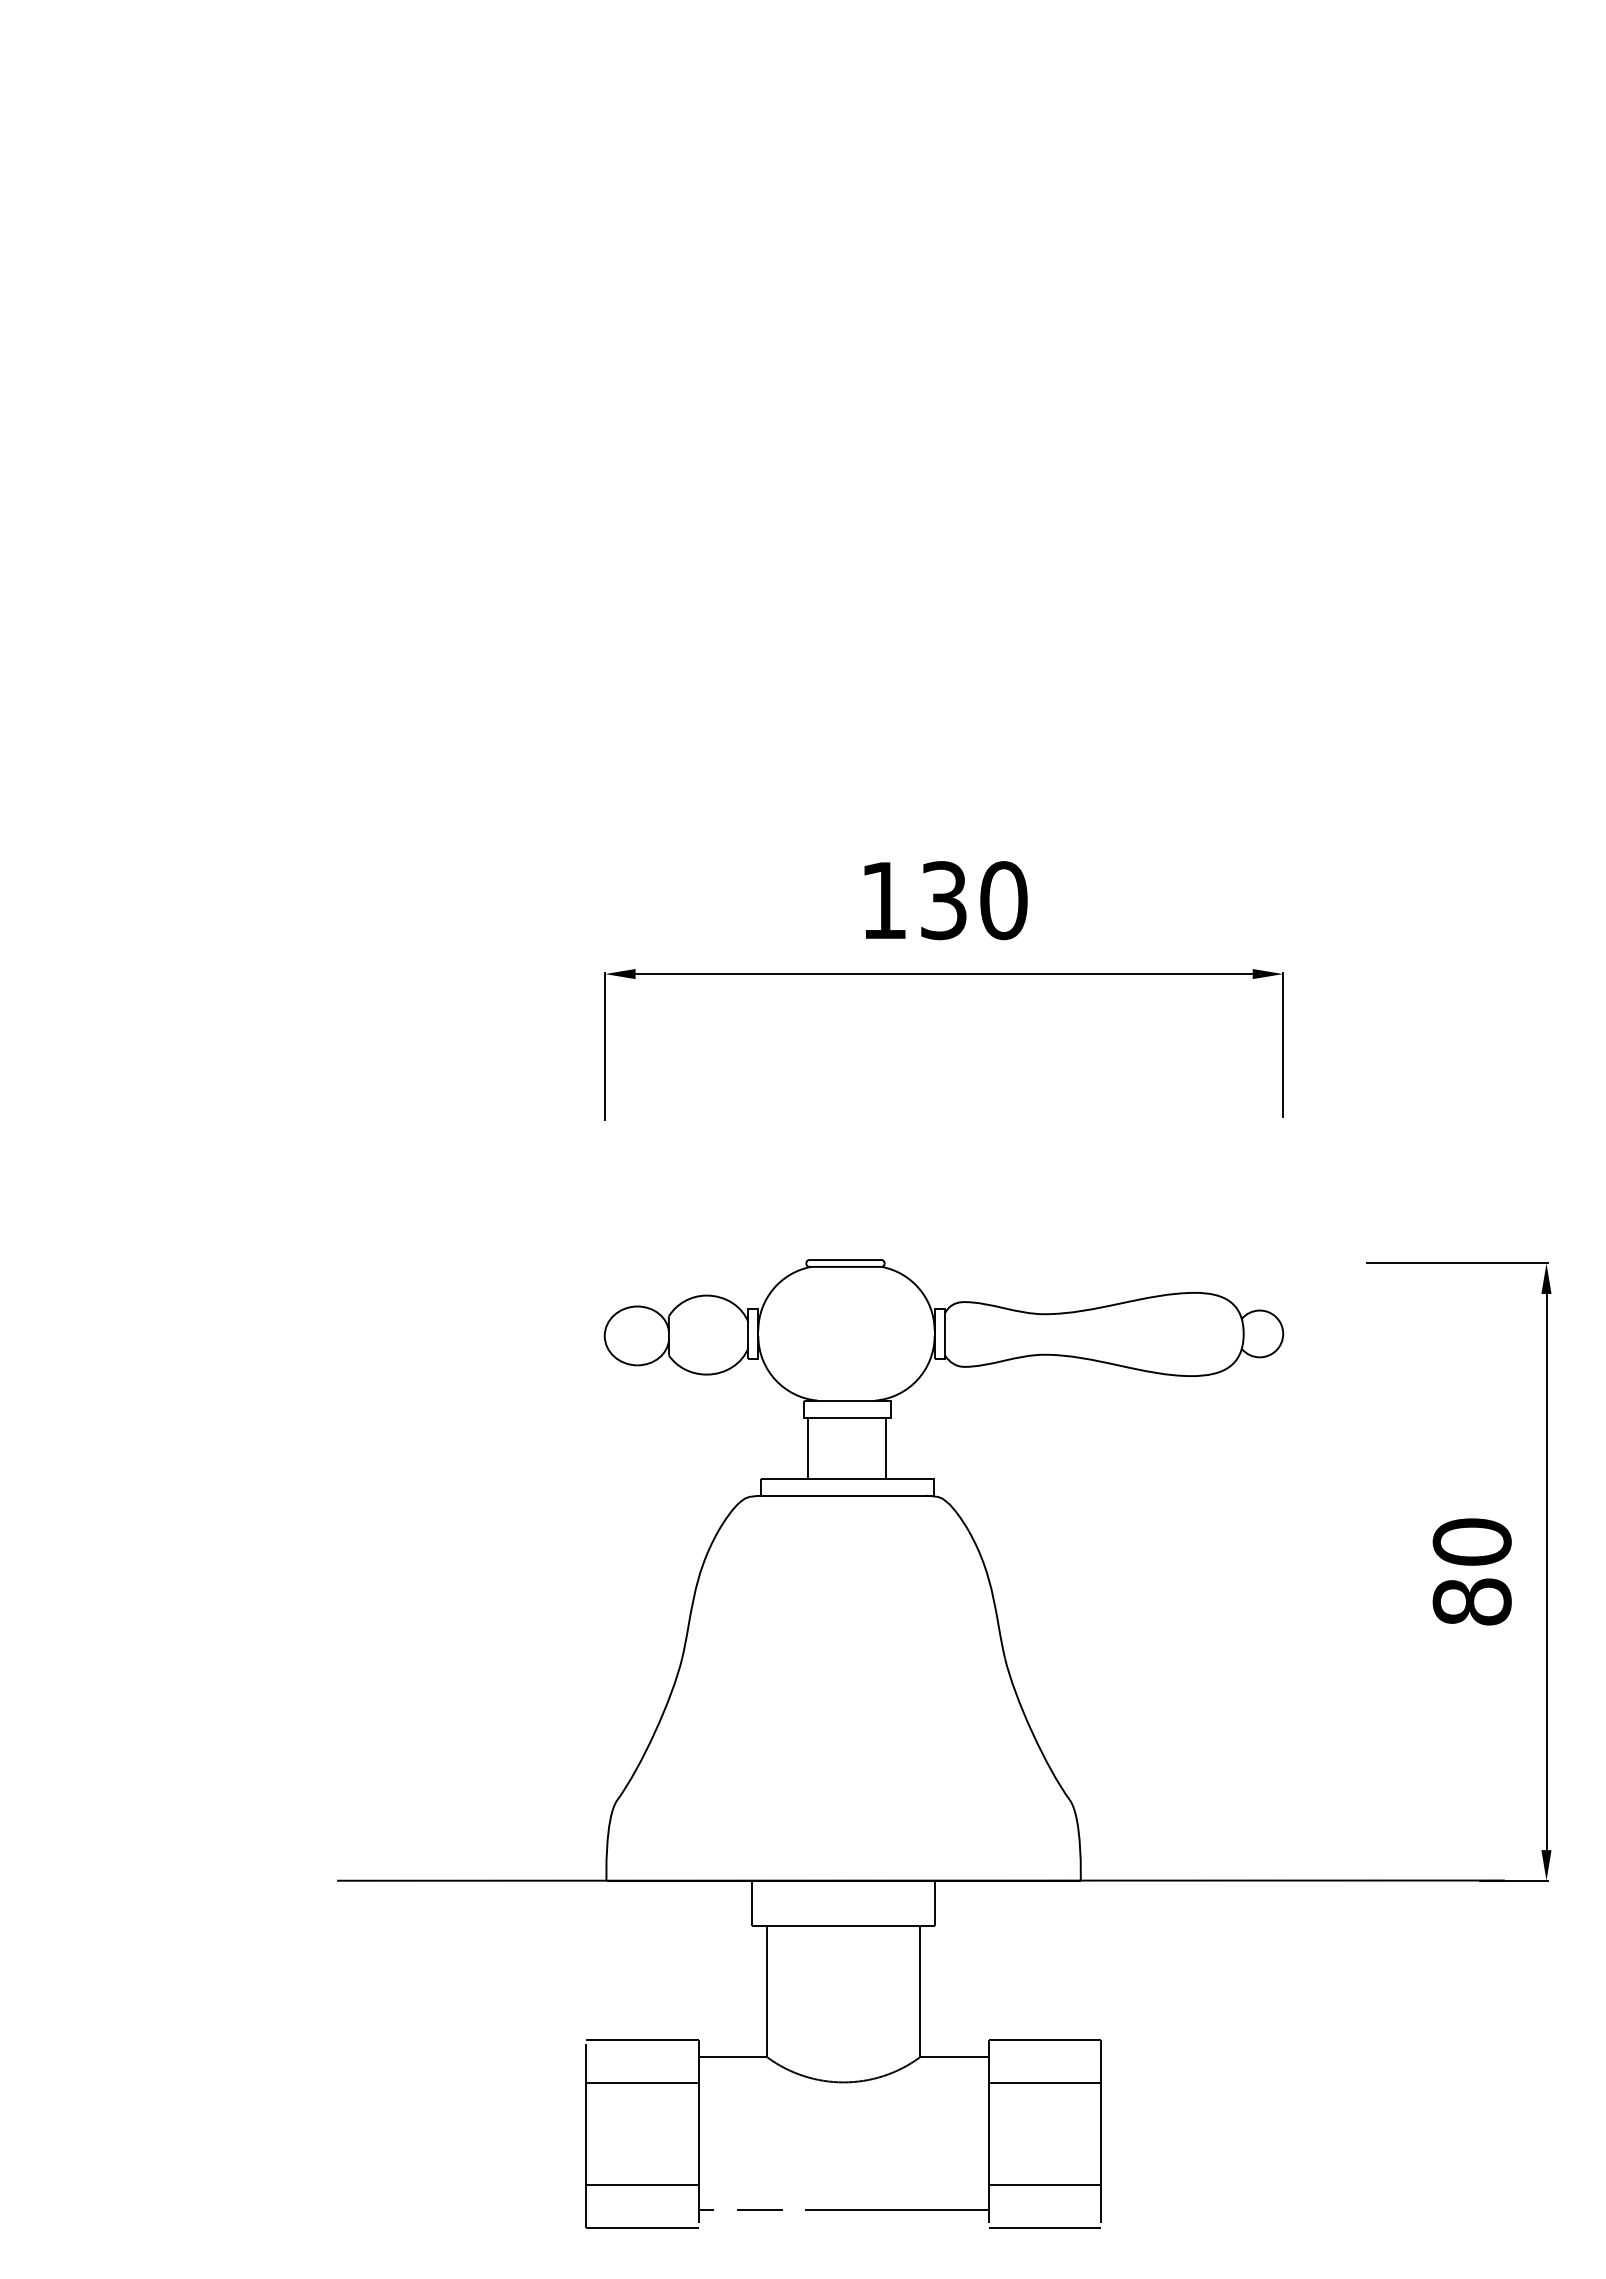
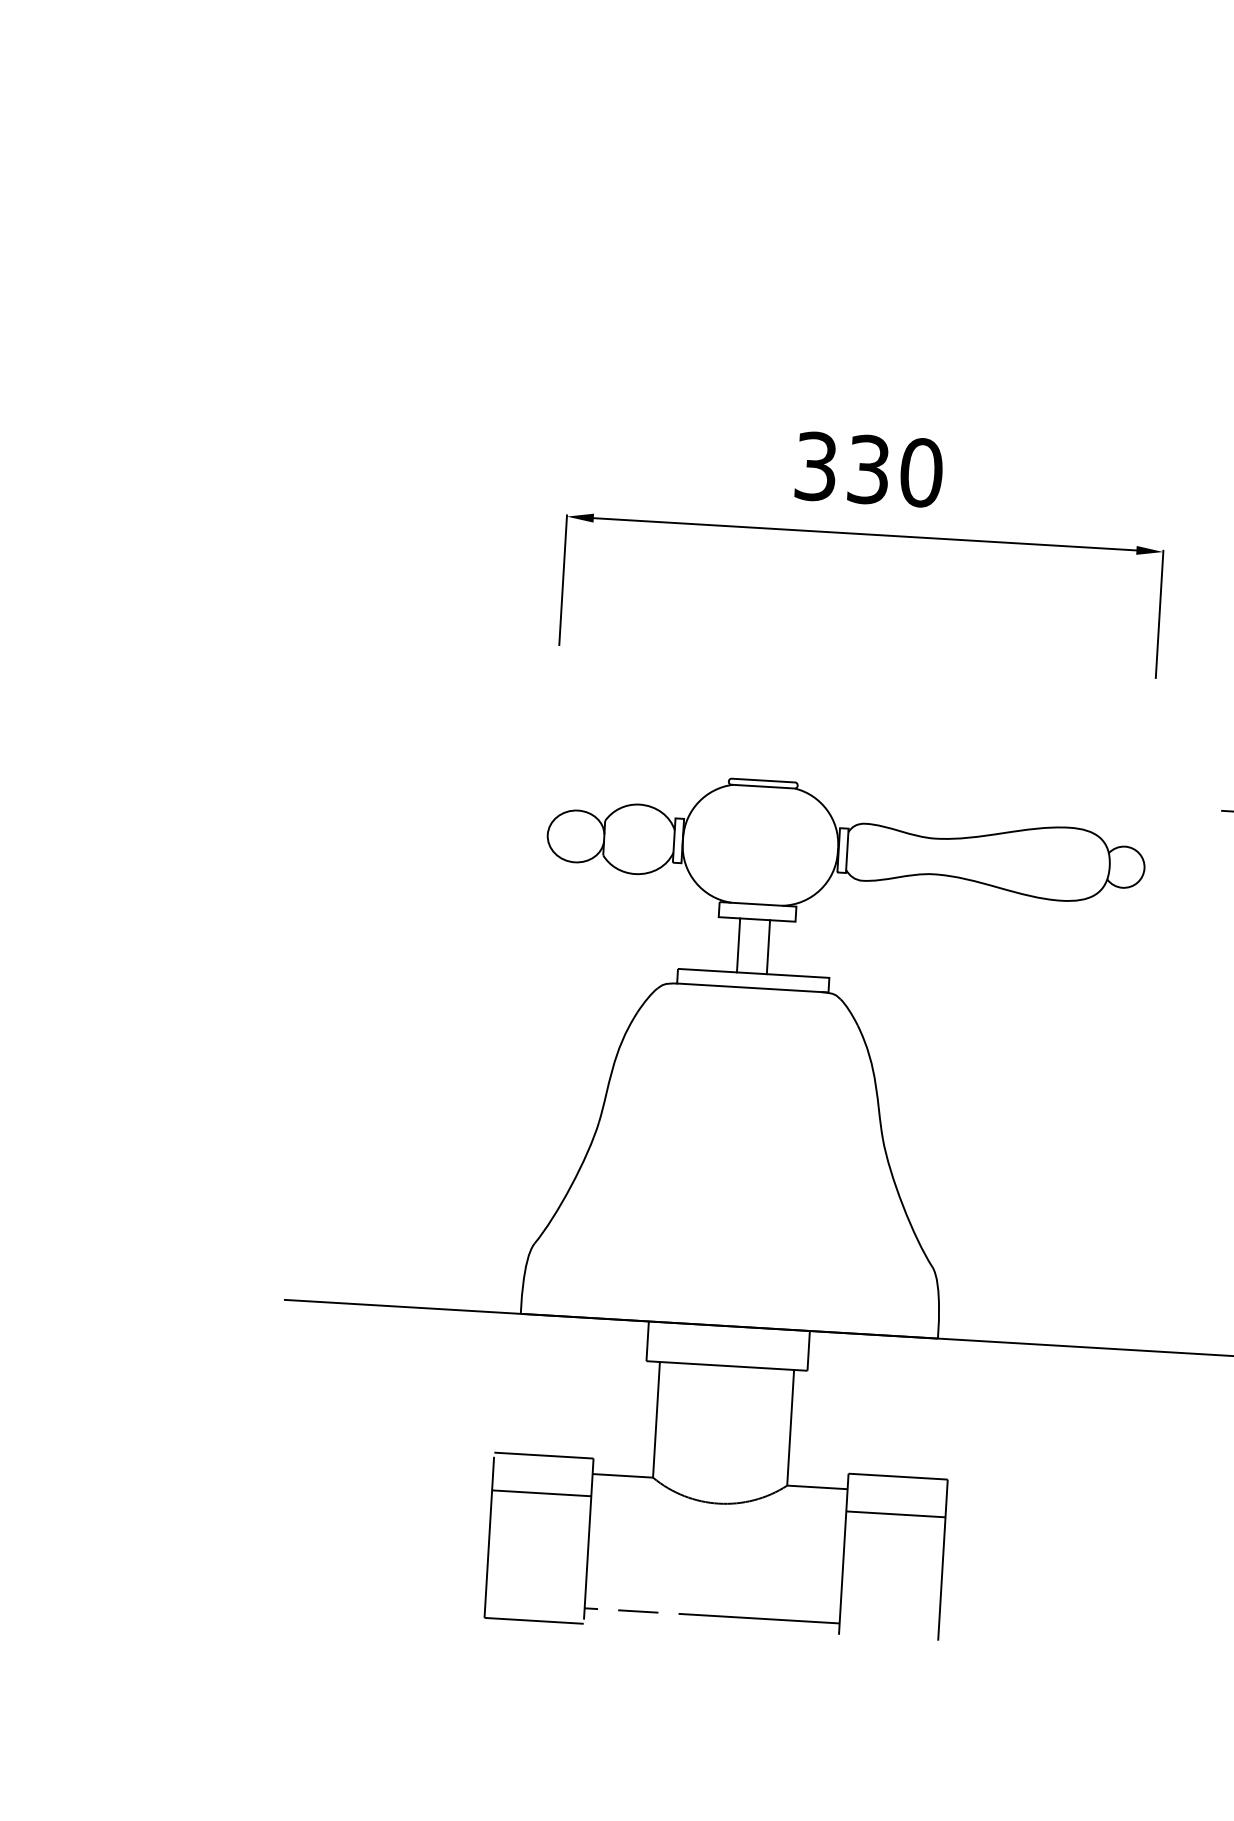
text: (883, 900) -> (815, 466), 130 -> 330
line: (808, 1448) -> (768, 947), moved
line: (886, 1448) -> (738, 945), moved
line: (641, 2184) -> (535, 1582), removed
line: (1044, 2184) -> (890, 1603), removed
line: (1044, 2227) -> (887, 1641), removed

